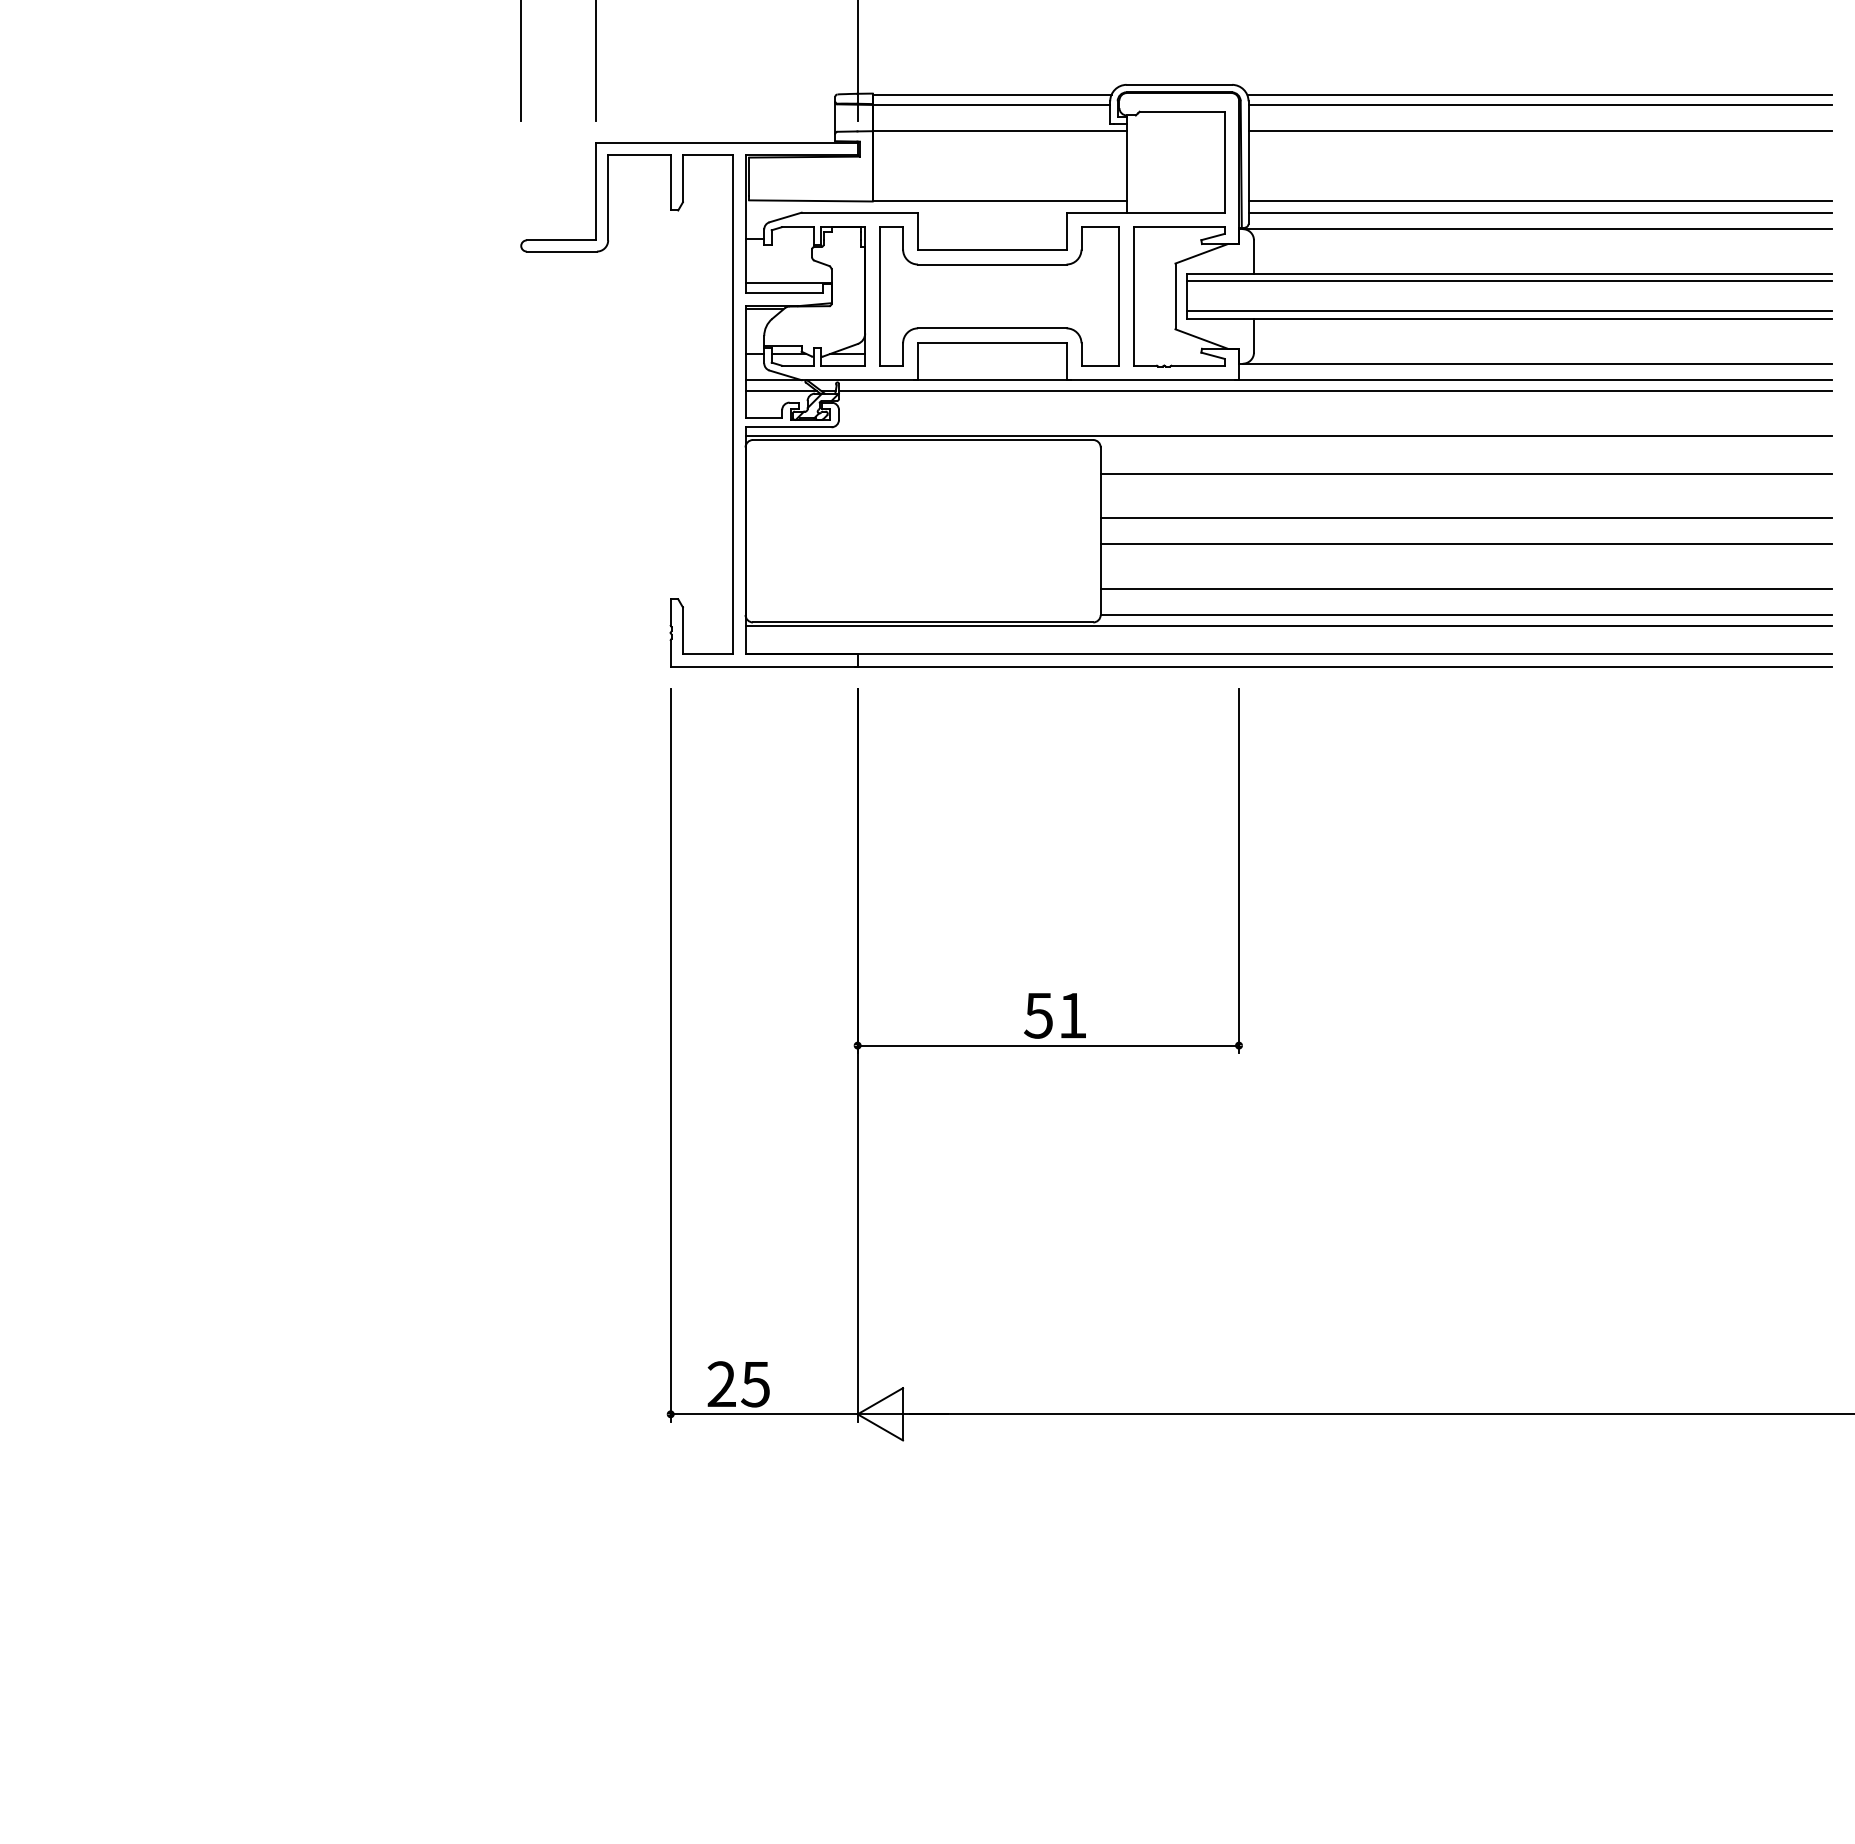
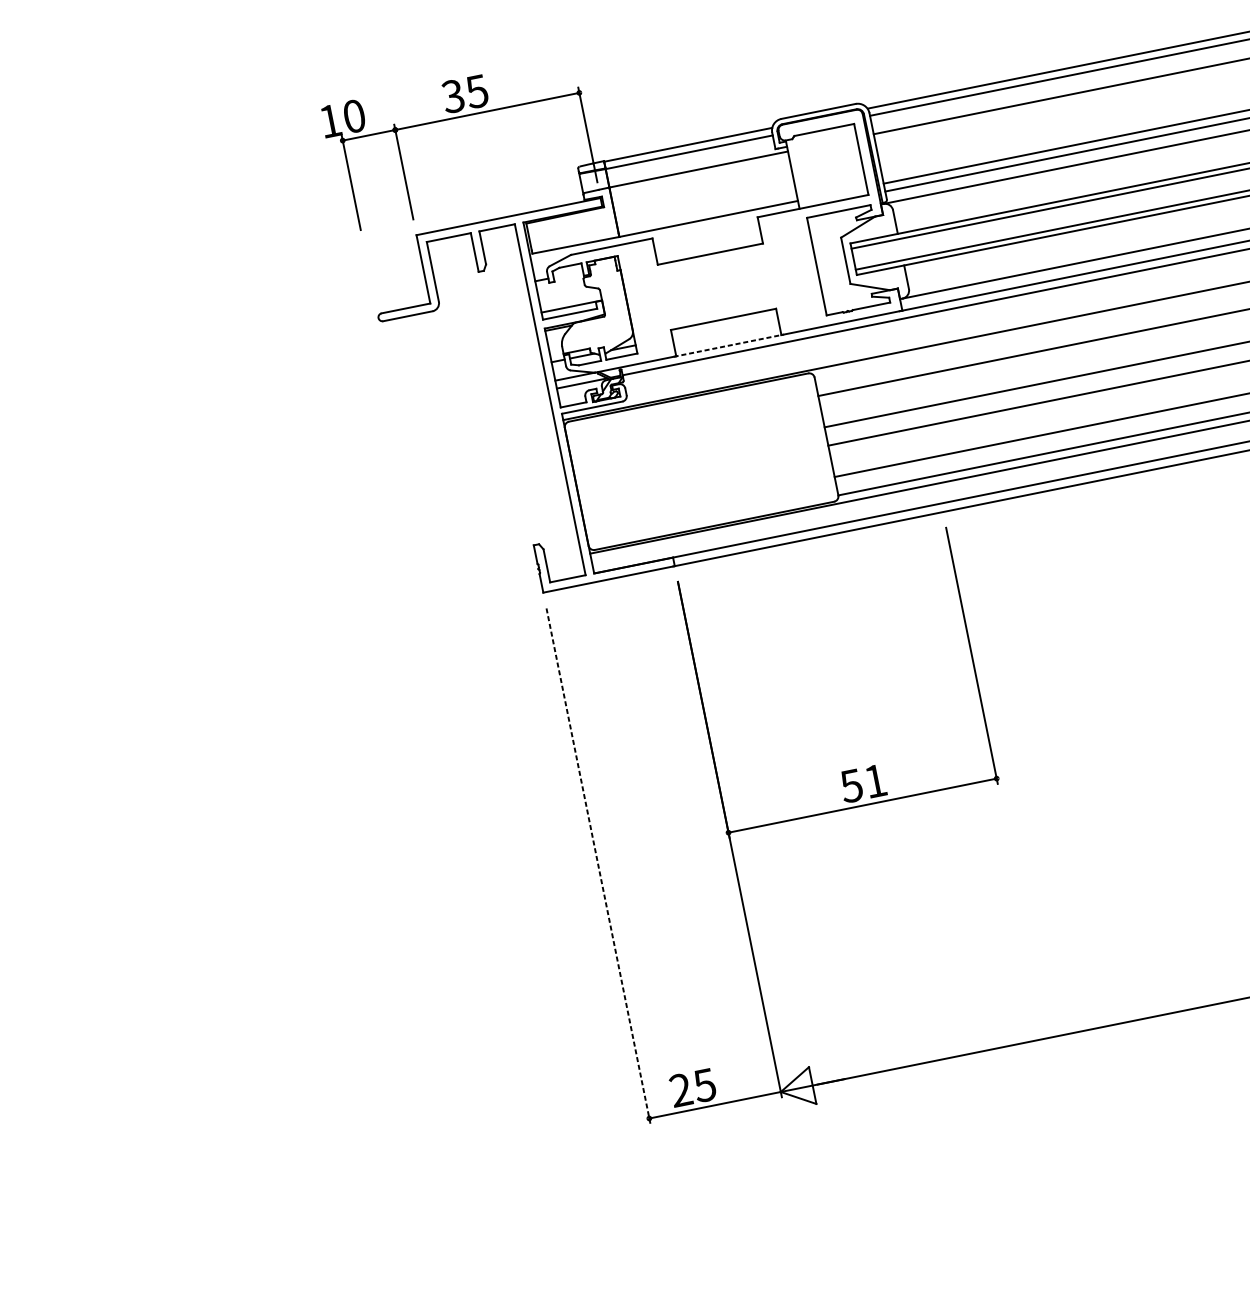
part: (999, 296) -> (722, 285), removed
line: (992, 380) -> (729, 345), solid -> dashed
line: (670, 1055) -> (598, 866), solid -> dashed

